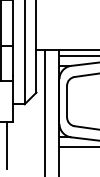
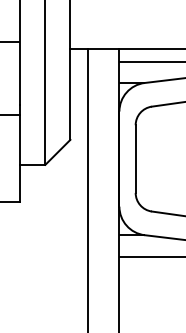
line: (7, 144) -> (8, 250), removed

